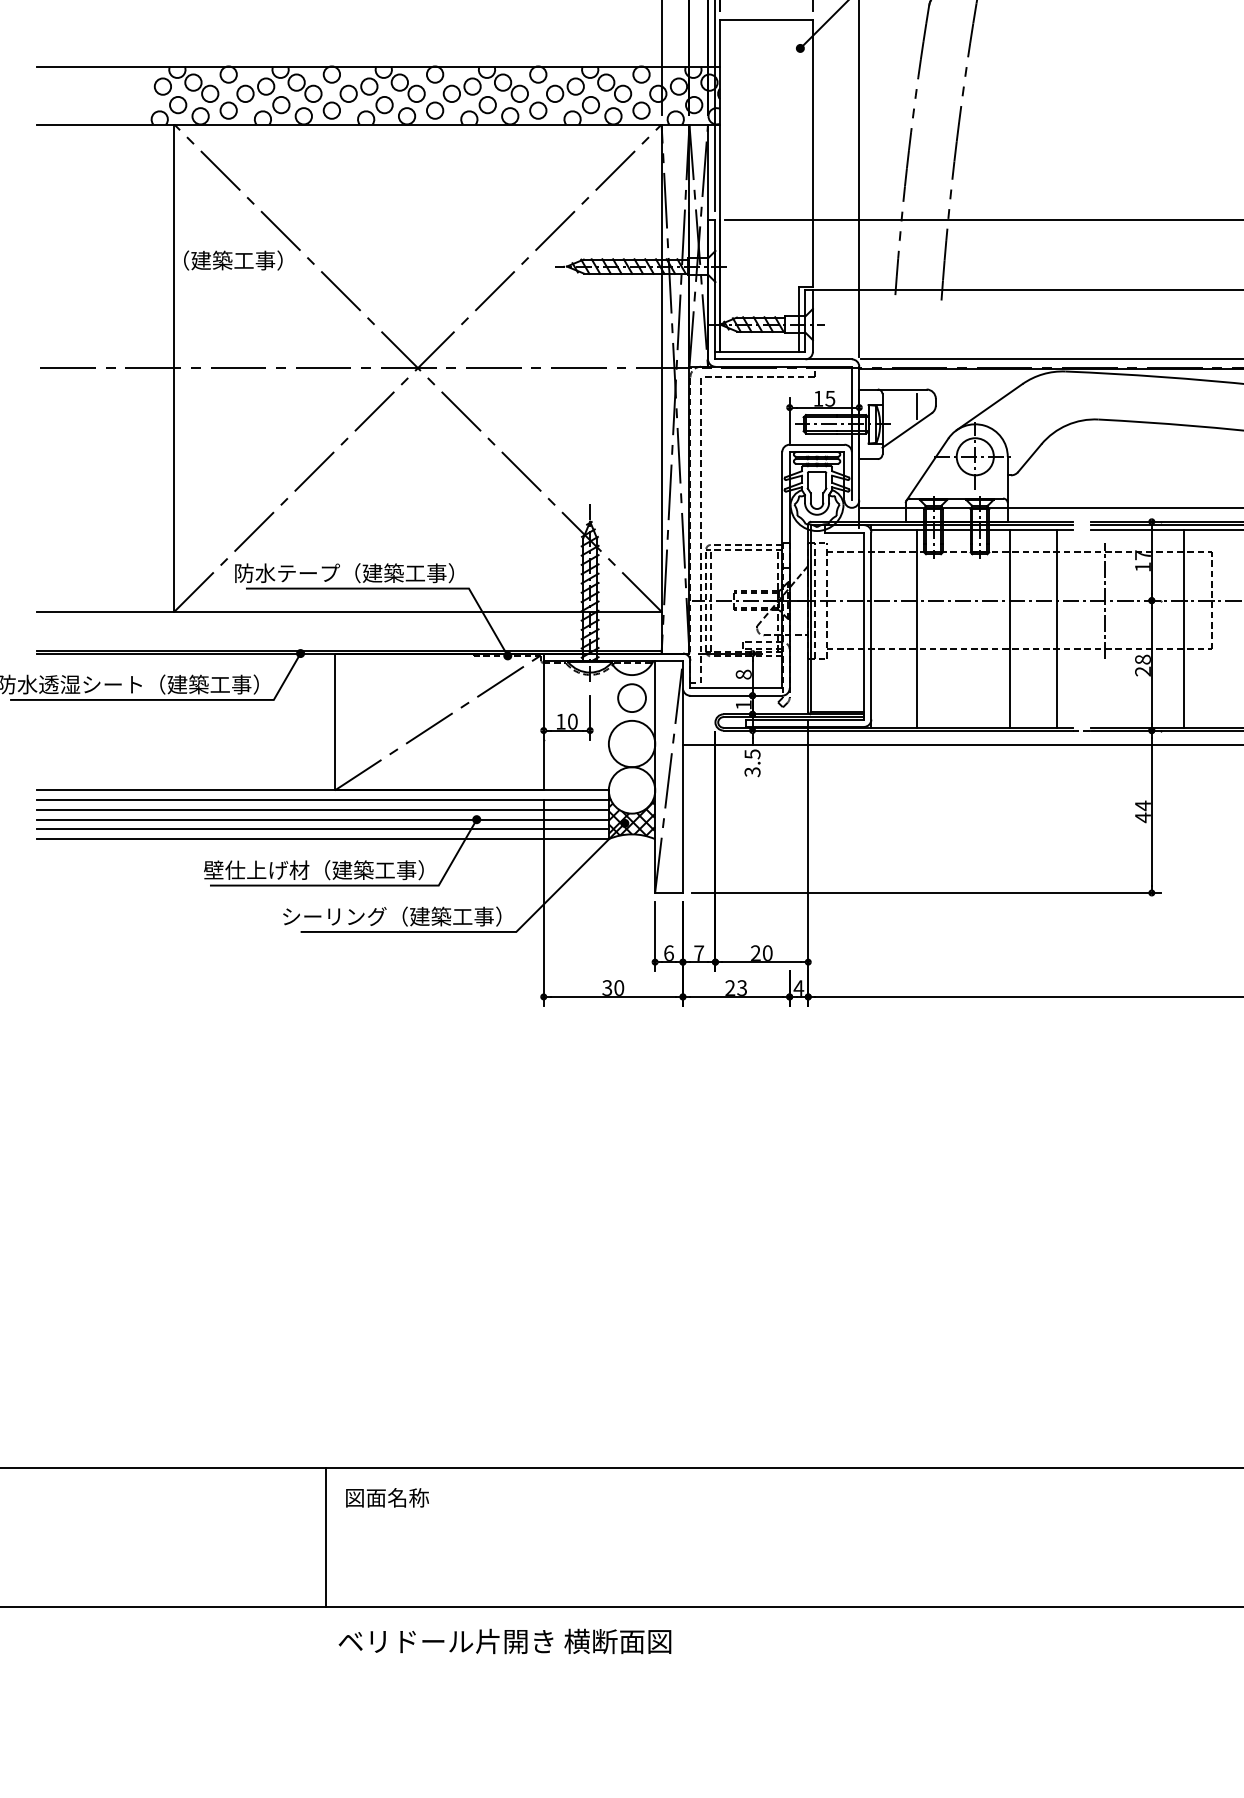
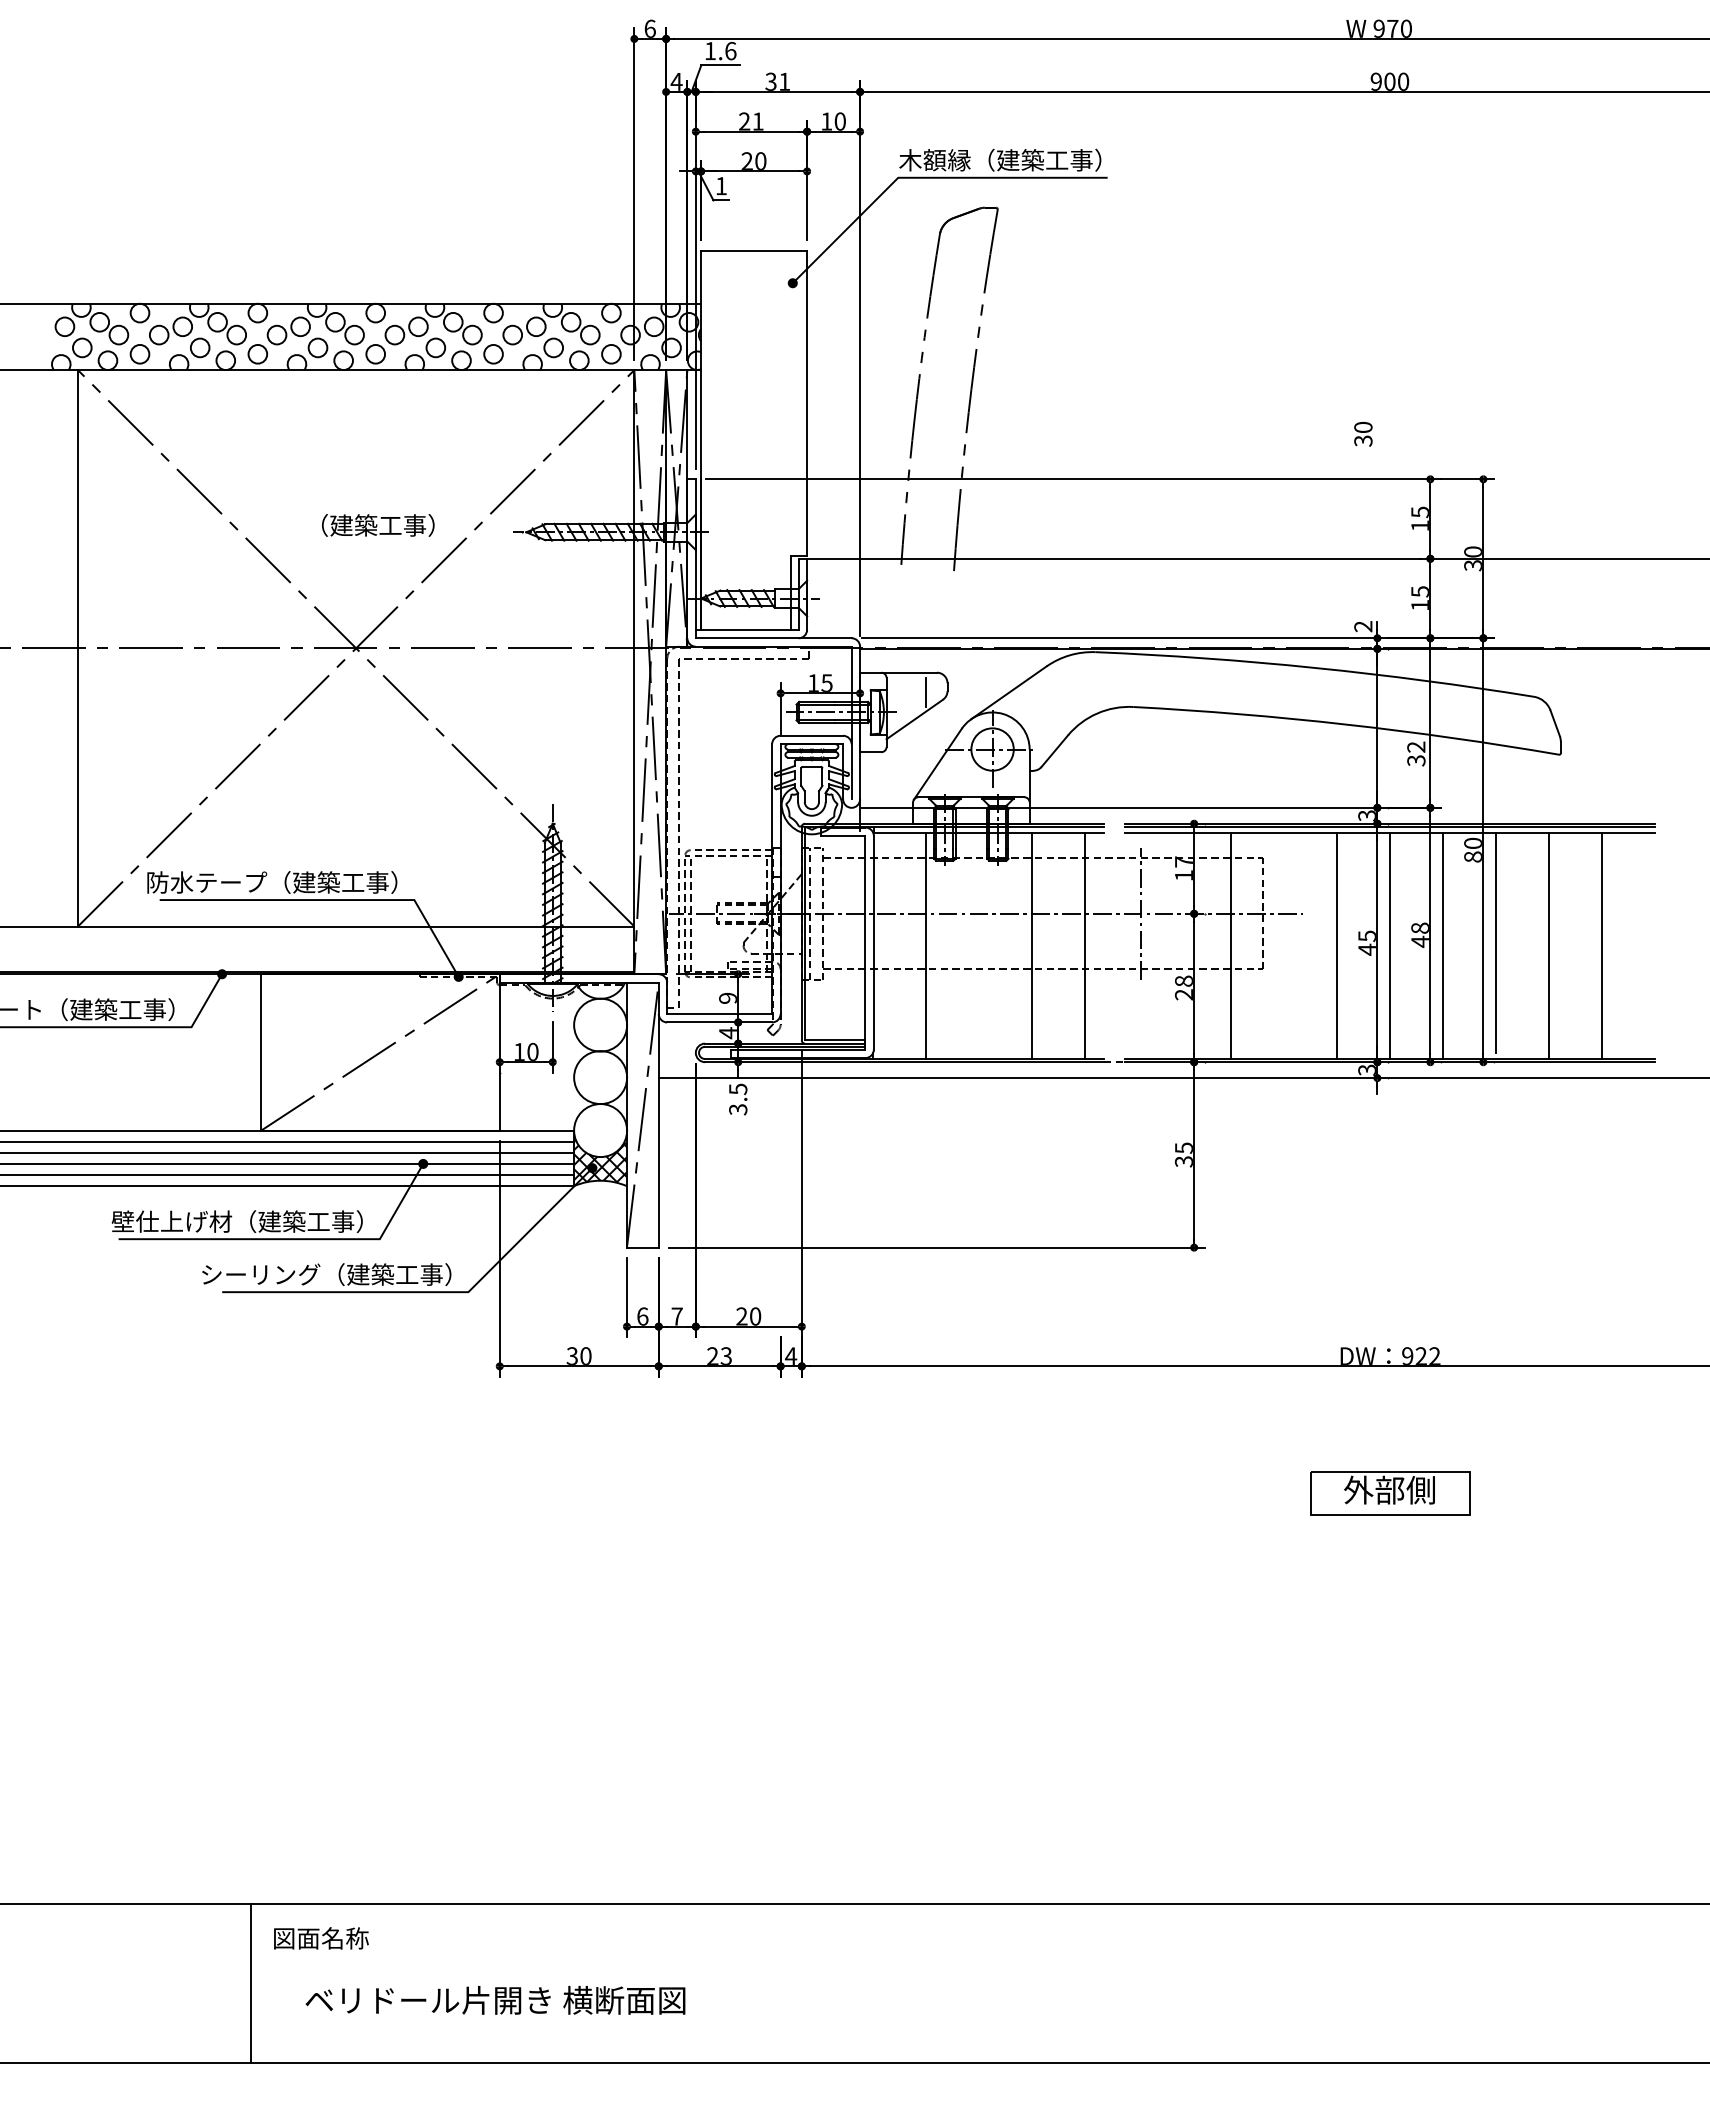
text: (233, 260) -> (378, 525), moved
text: (743, 673) -> (727, 997), 8 -> 9
circle: (631, 697) -> (600, 1024), size x1.67
text: (743, 705) -> (727, 1033), 1 -> 4
text: (1142, 811) -> (1183, 1154), 44 -> 35
text: (504, 1641) -> (495, 2000), moved

